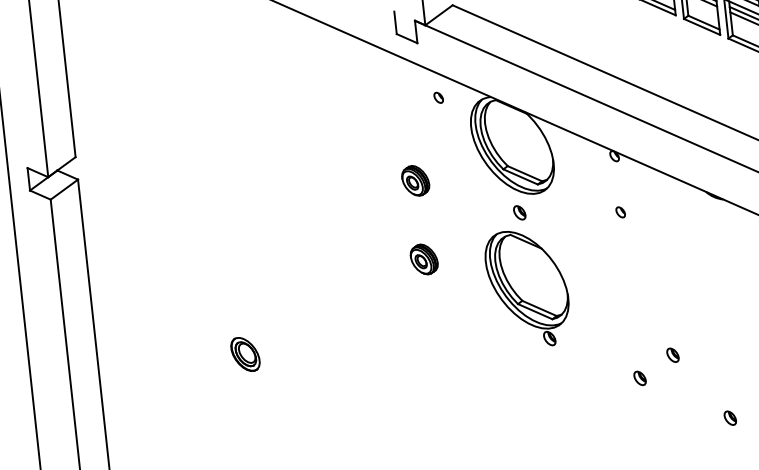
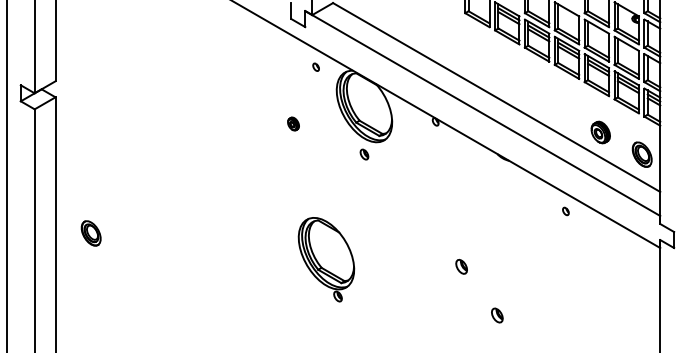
part: (415, 180) -> (293, 123), size x0.6
part: (620, 211) -> (435, 161), removed
part: (424, 258) -> (293, 179), removed
part: (528, 288) -> (326, 259), moved
part: (244, 354) -> (90, 233), moved
part: (672, 354) -> (461, 266), size x1.4
part: (639, 378) -> (436, 280), removed
part: (729, 418) -> (496, 315), size x1.4

